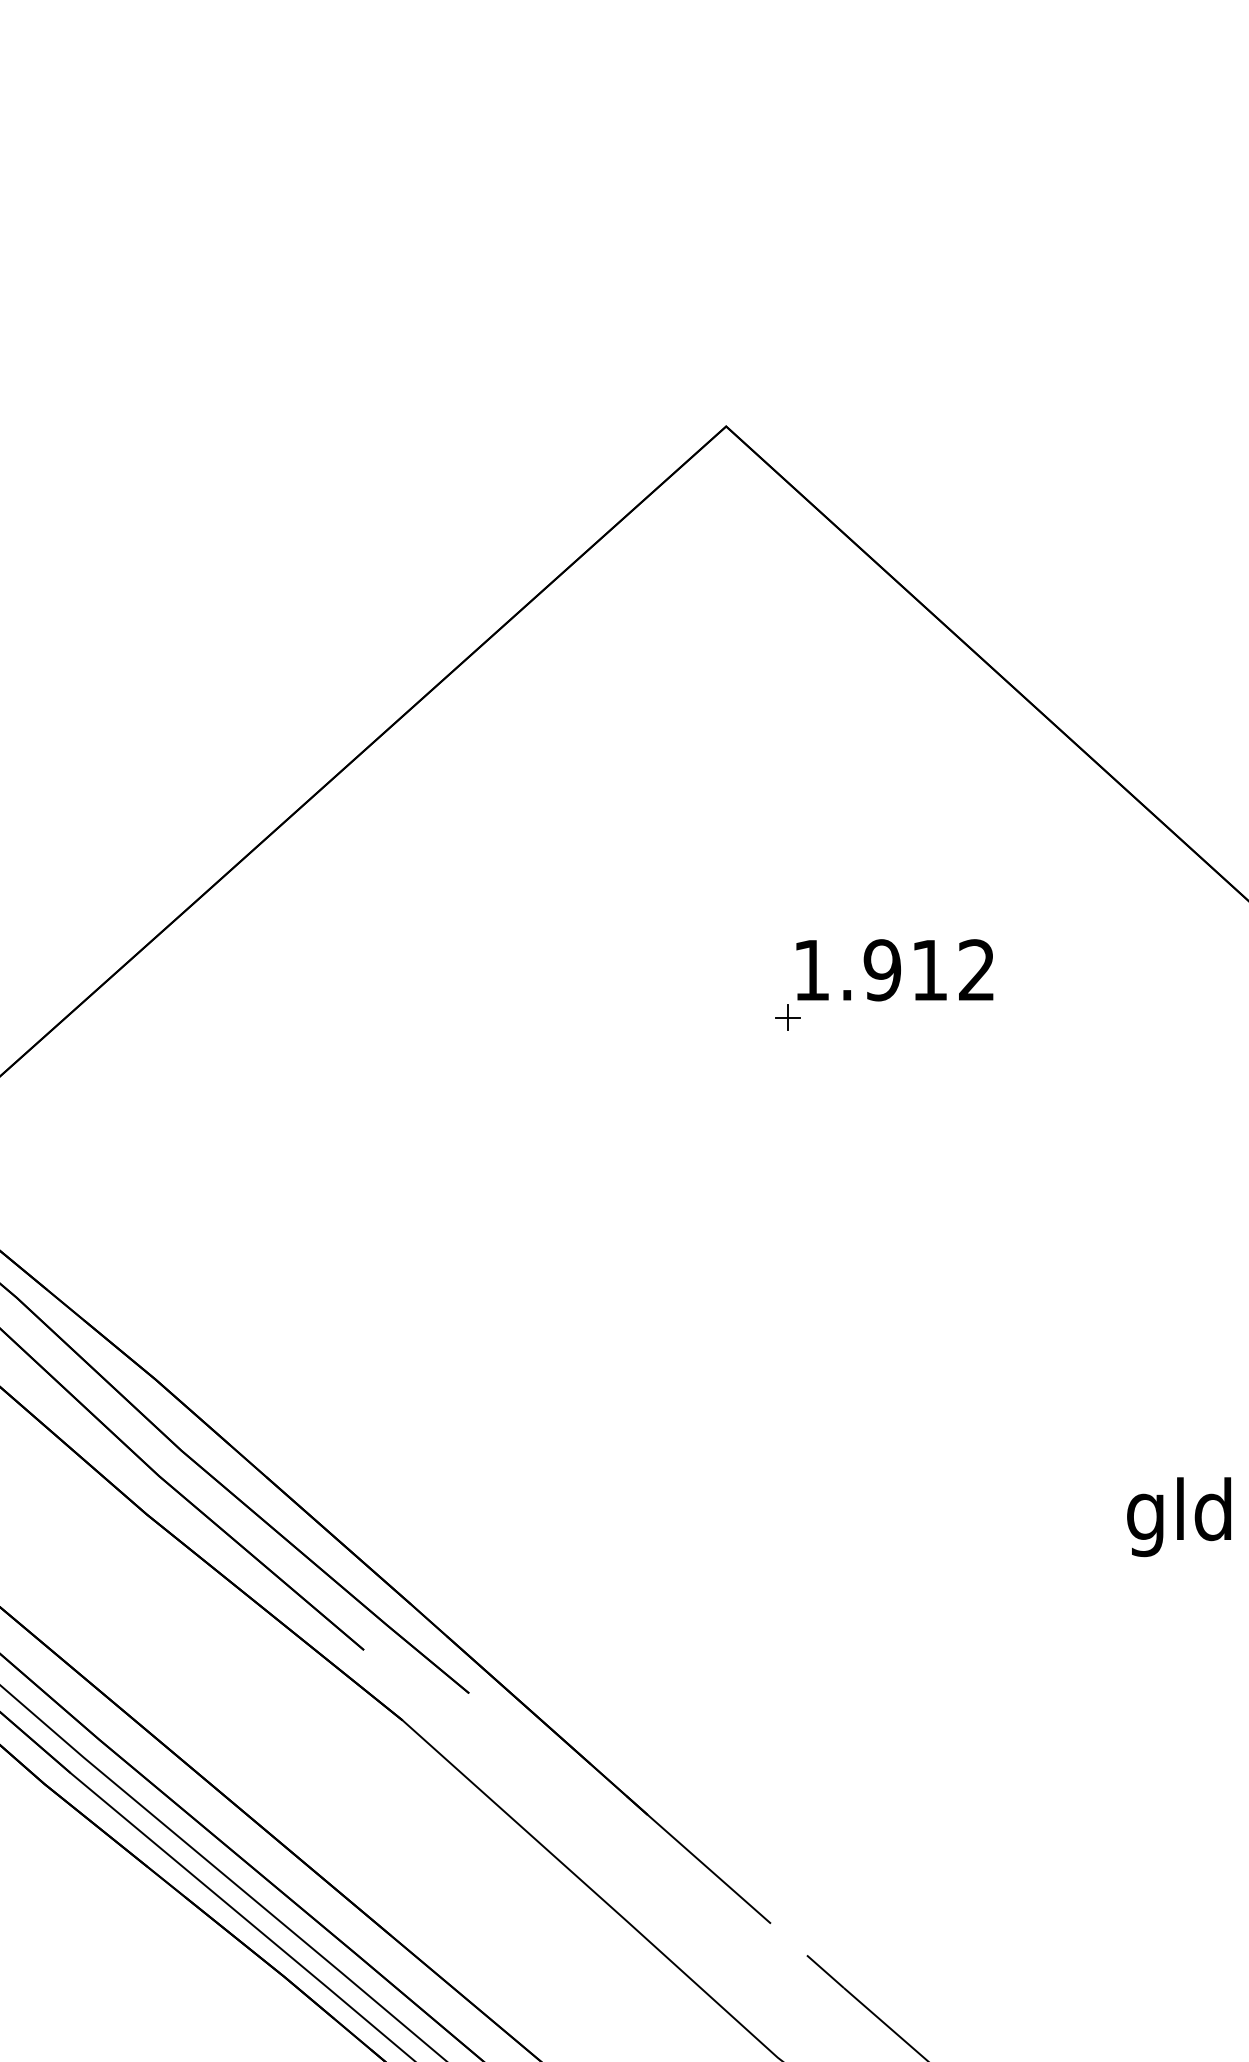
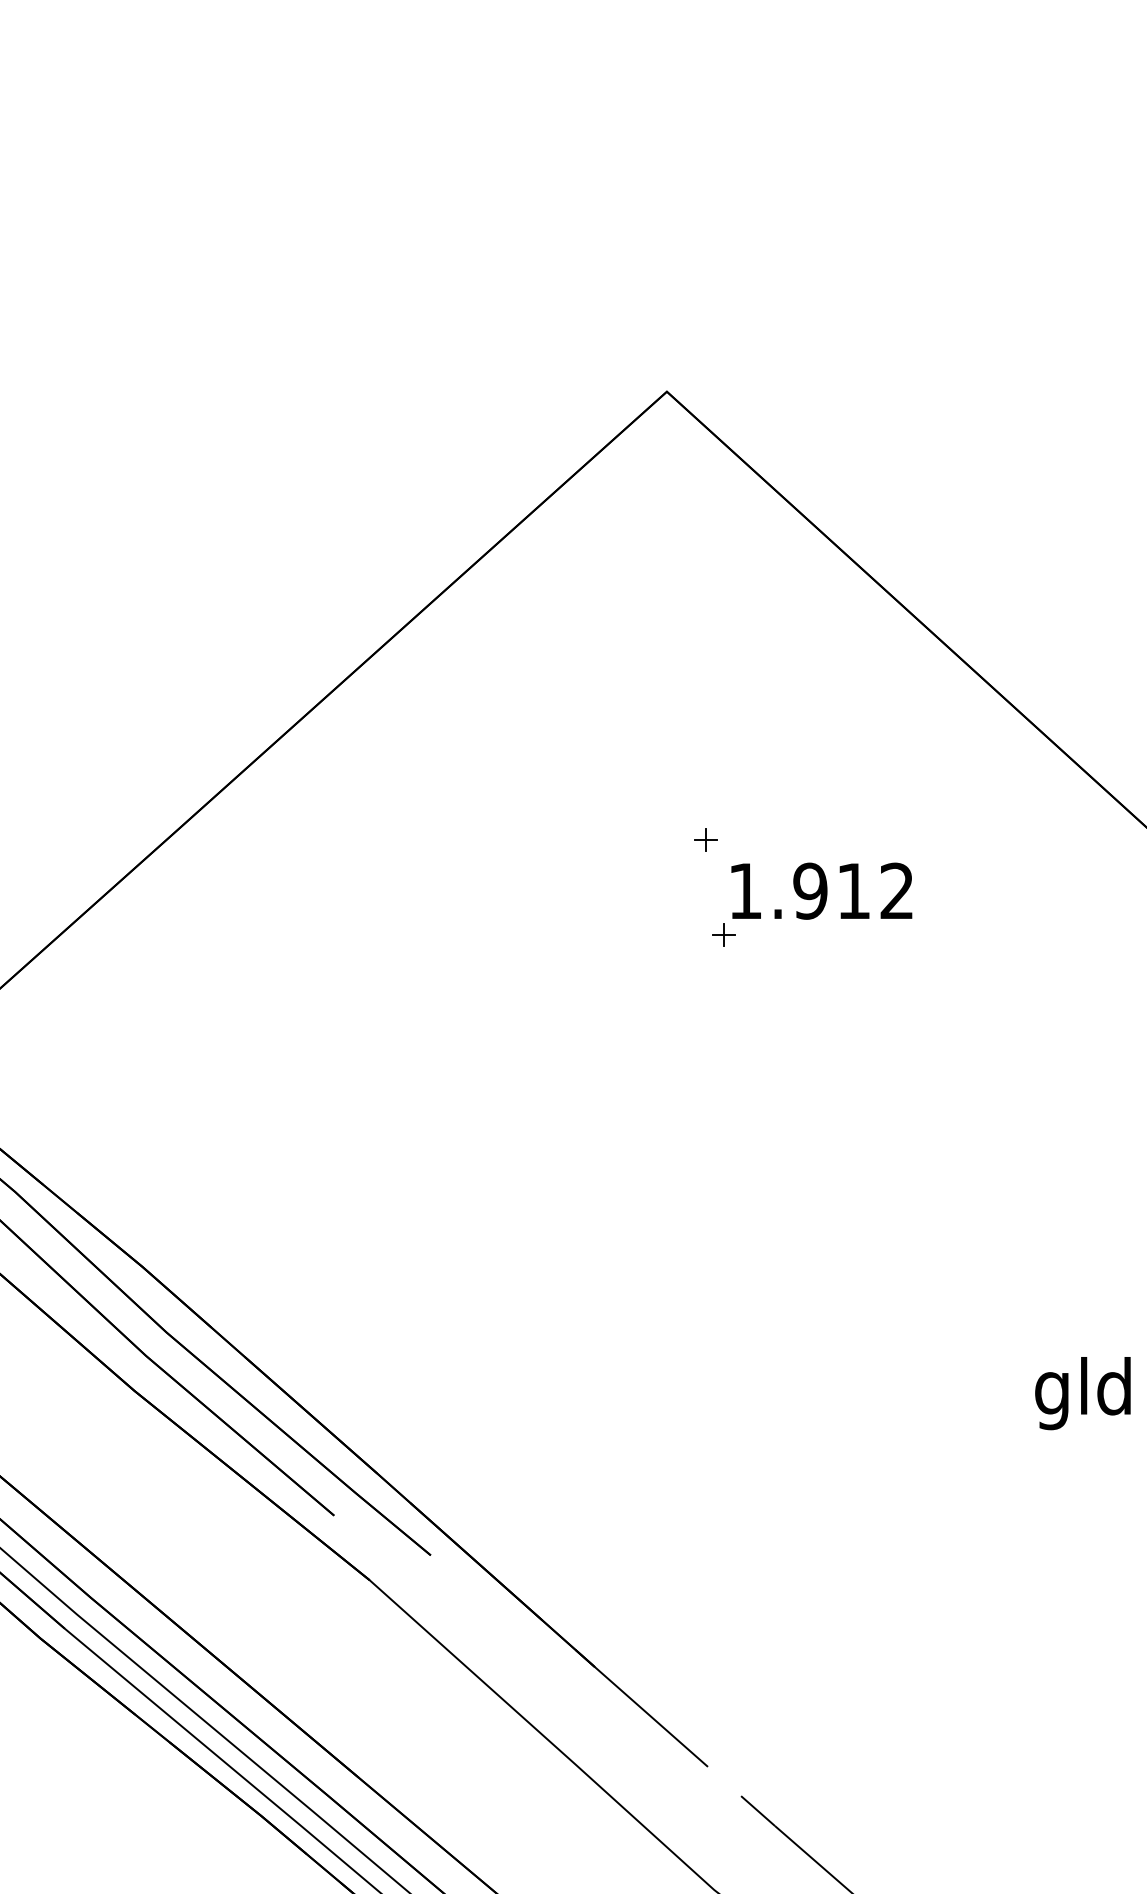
part: (768, 913) -> (705, 839), added

